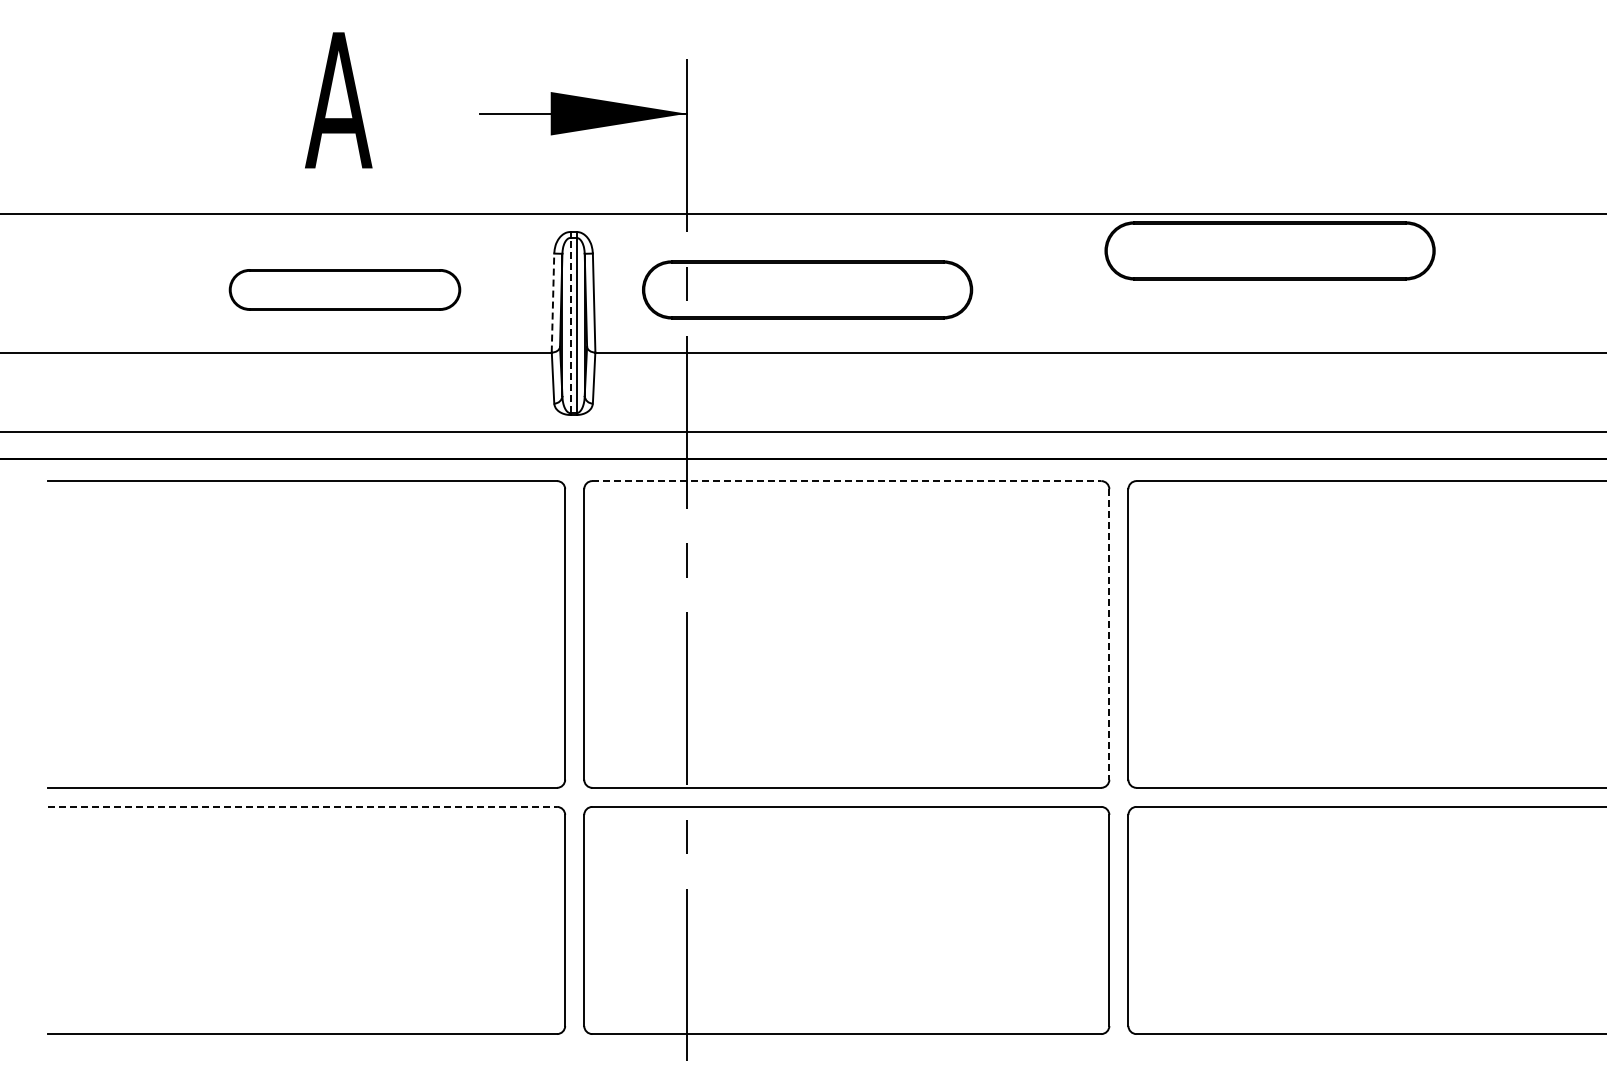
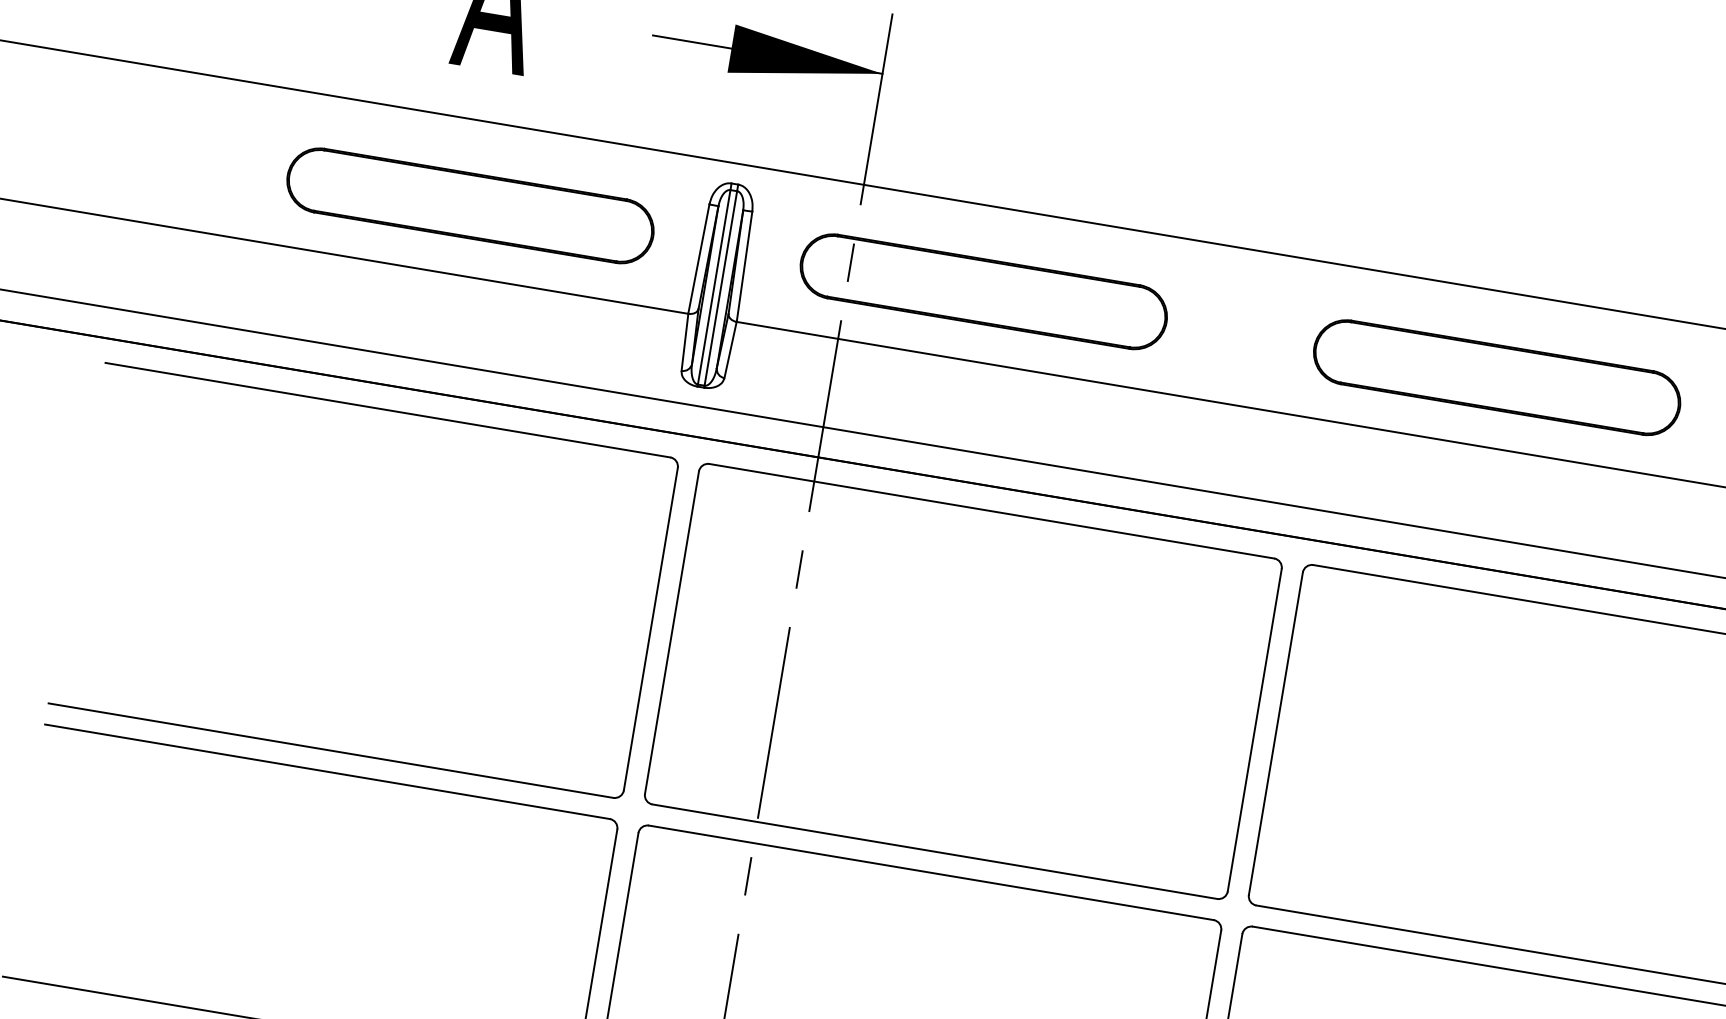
part: (1269, 250) -> (1496, 377), moved
part: (344, 289) -> (470, 205), size x1.43
line: (553, 302) -> (699, 258), dashed -> solid
line: (570, 325) -> (714, 287), dashed -> solid
line: (847, 481) -> (992, 511), dashed -> solid
line: (1109, 634) -> (1254, 730), dashed -> solid
line: (303, 806) -> (328, 771), dashed -> solid

